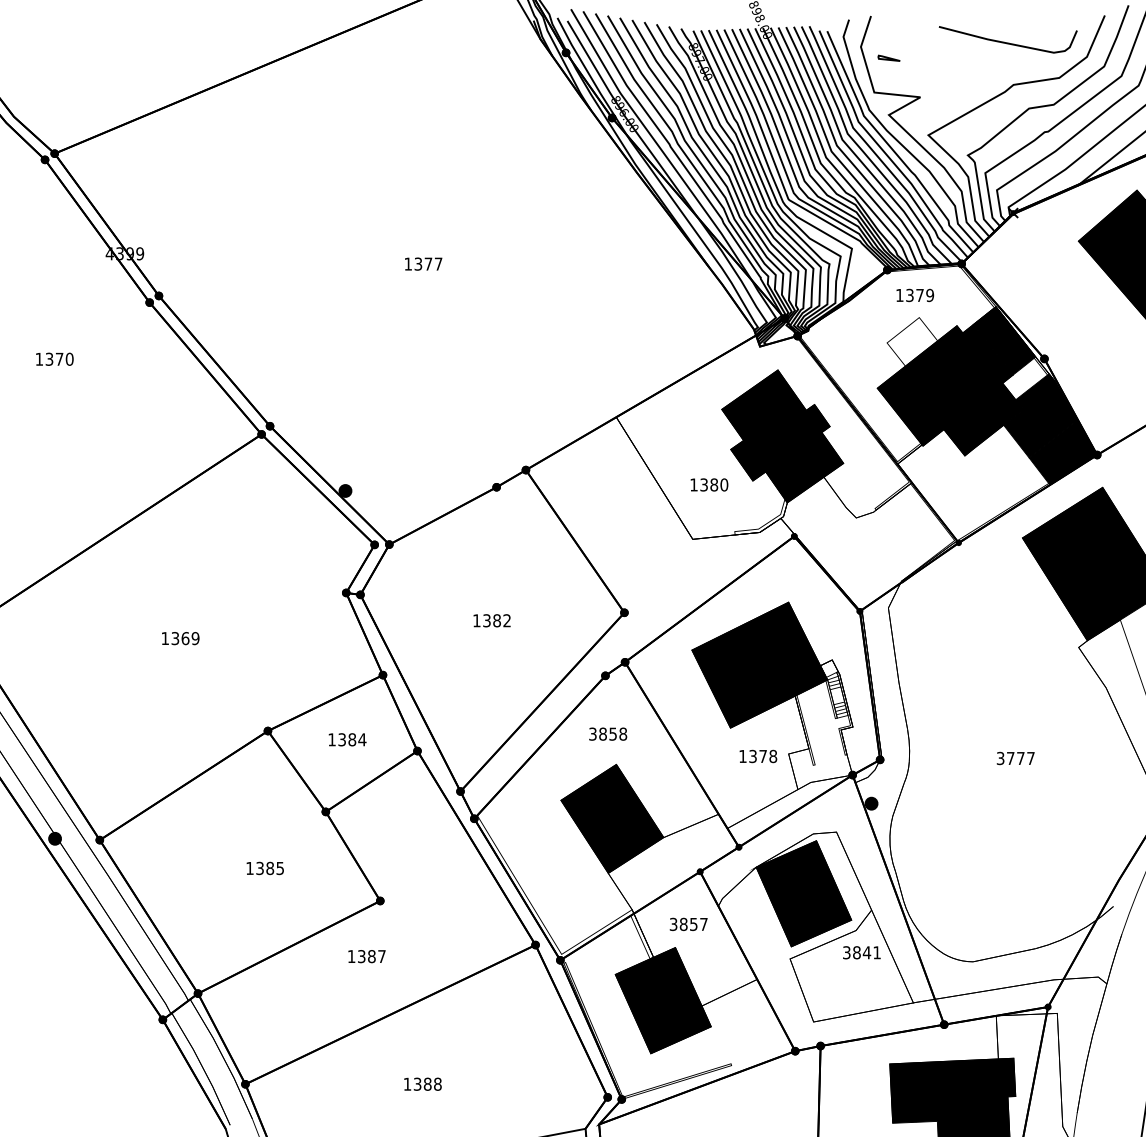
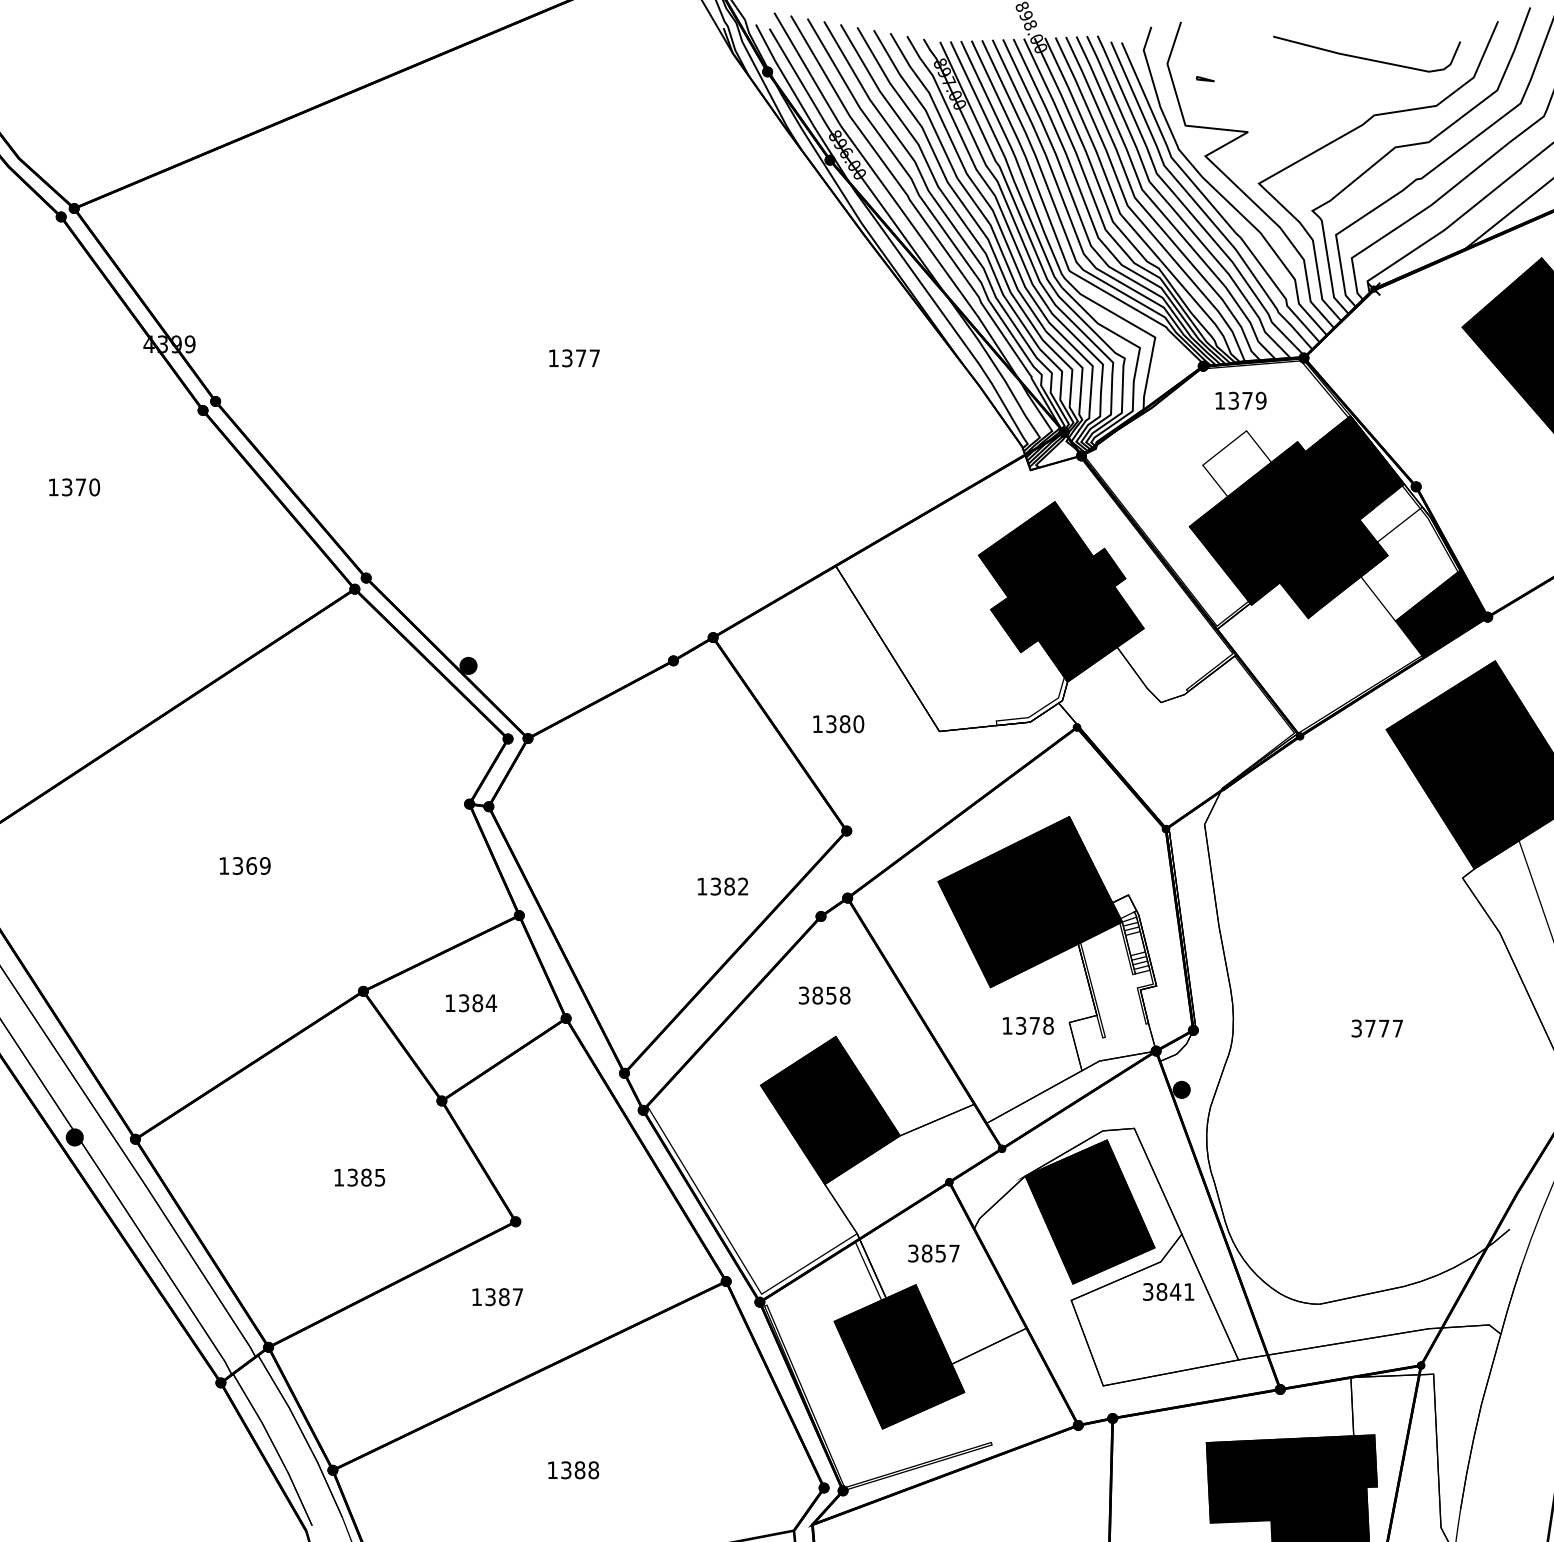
part: (888, 57) -> (1204, 78), size x0.6
fill: (1039, 415) -> (1409, 563), removed
text: (709, 484) -> (838, 723), moved
text: (491, 620) -> (722, 886), moved

